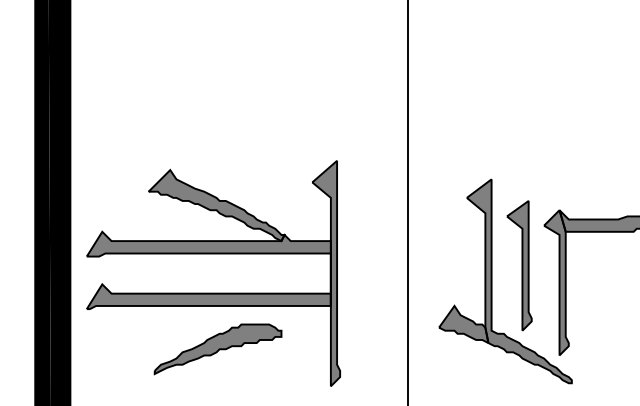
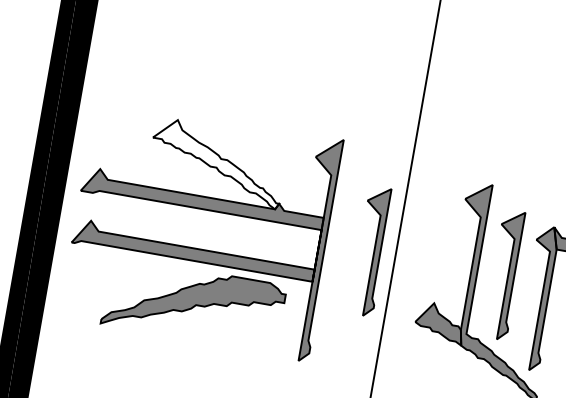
fill: (216, 205) -> (217, 162), removed
part: (383, 265) -> (371, 251), added
part: (217, 349) -> (193, 304), size x1.4

